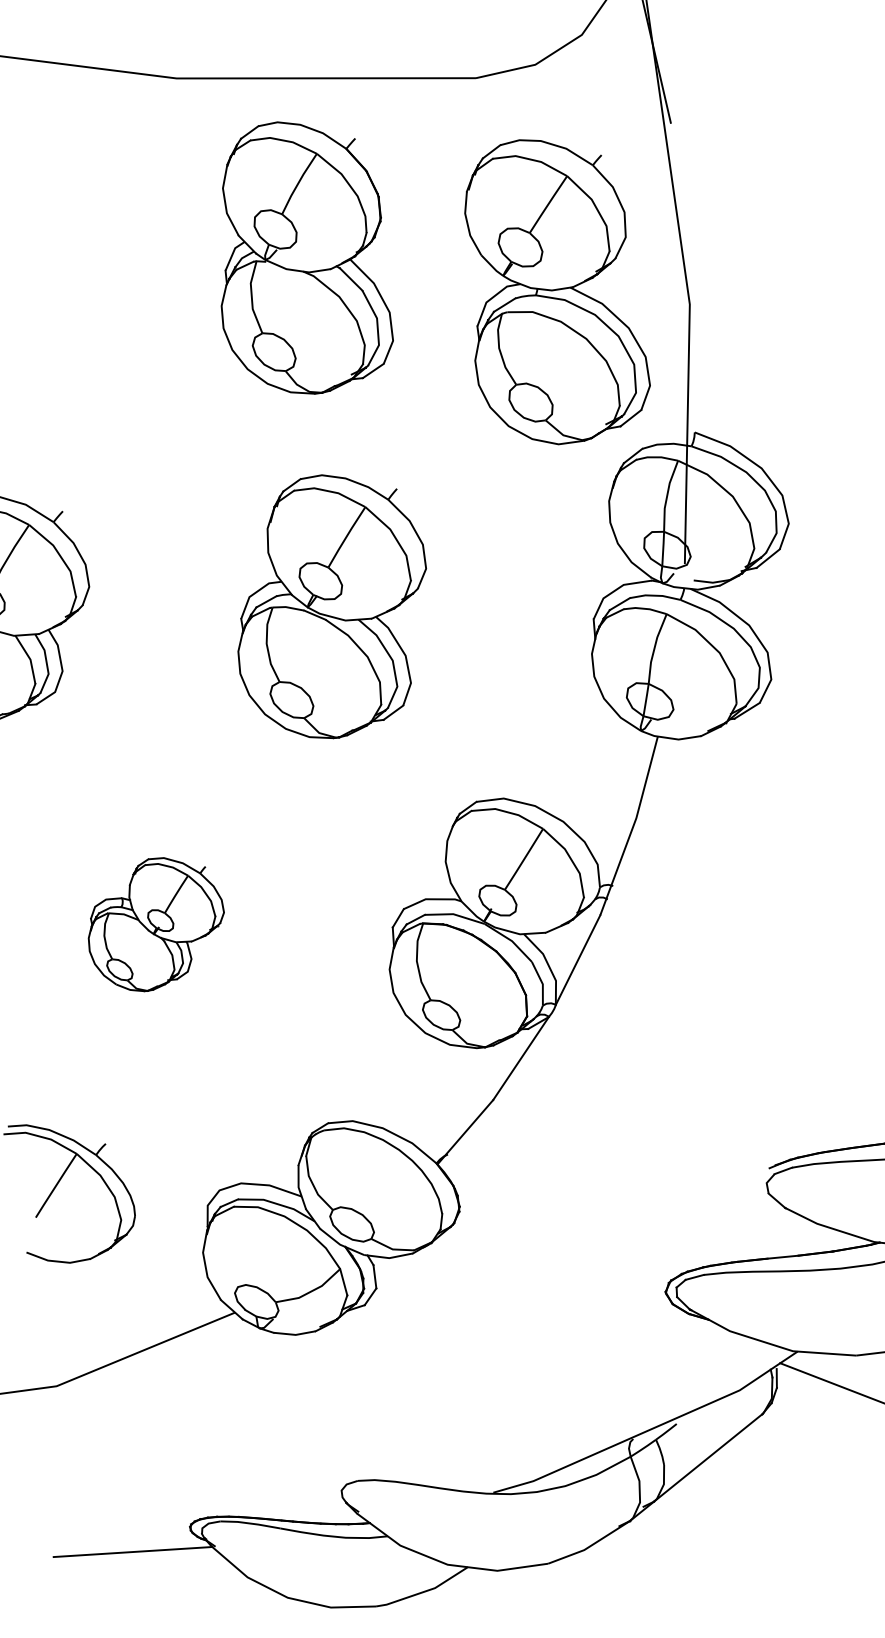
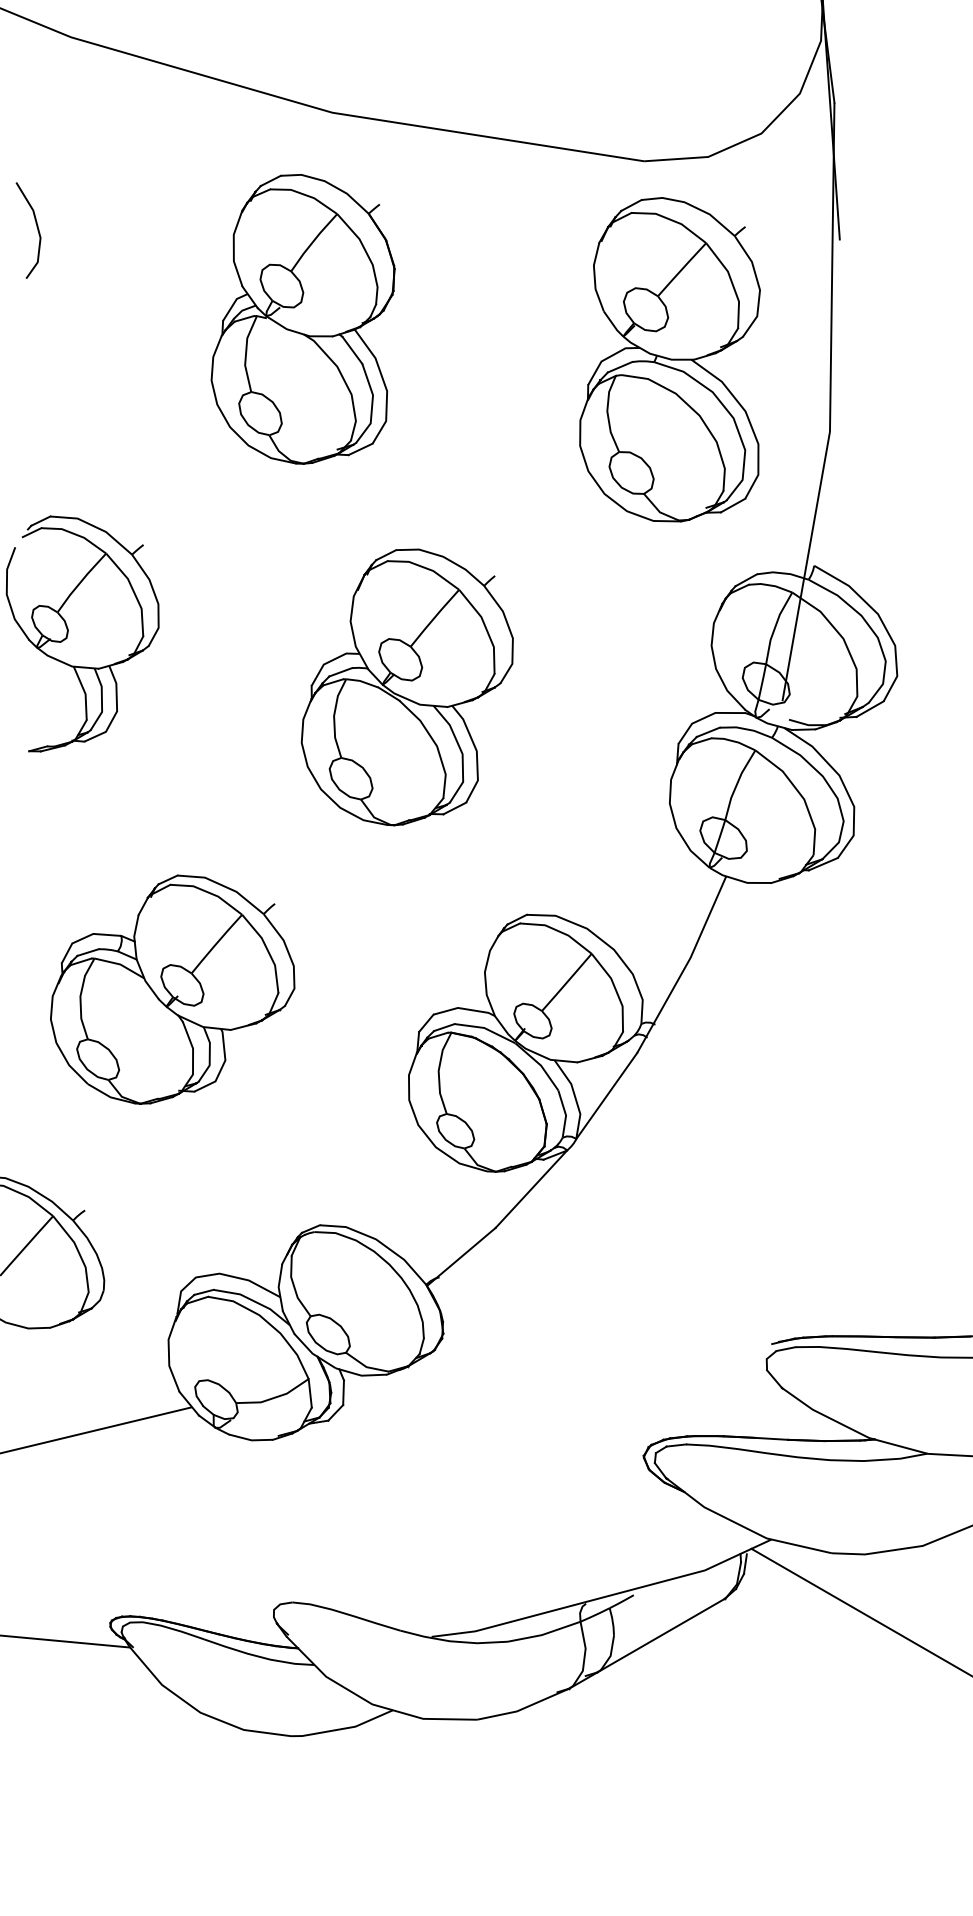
part: (299, 257) -> (302, 319), moved
part: (549, 290) -> (669, 359), moved
part: (155, 923) -> (172, 989), size x1.67

